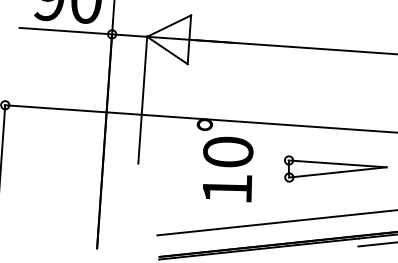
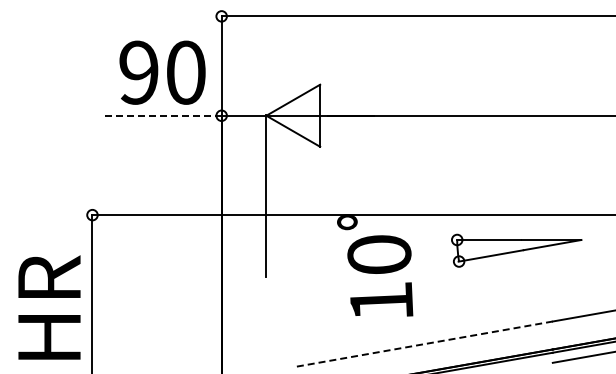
line: (65, 30) -> (162, 115), solid -> dashed
part: (334, 171) -> (516, 250), moved
line: (258, 225) -> (424, 344), solid -> dashed

